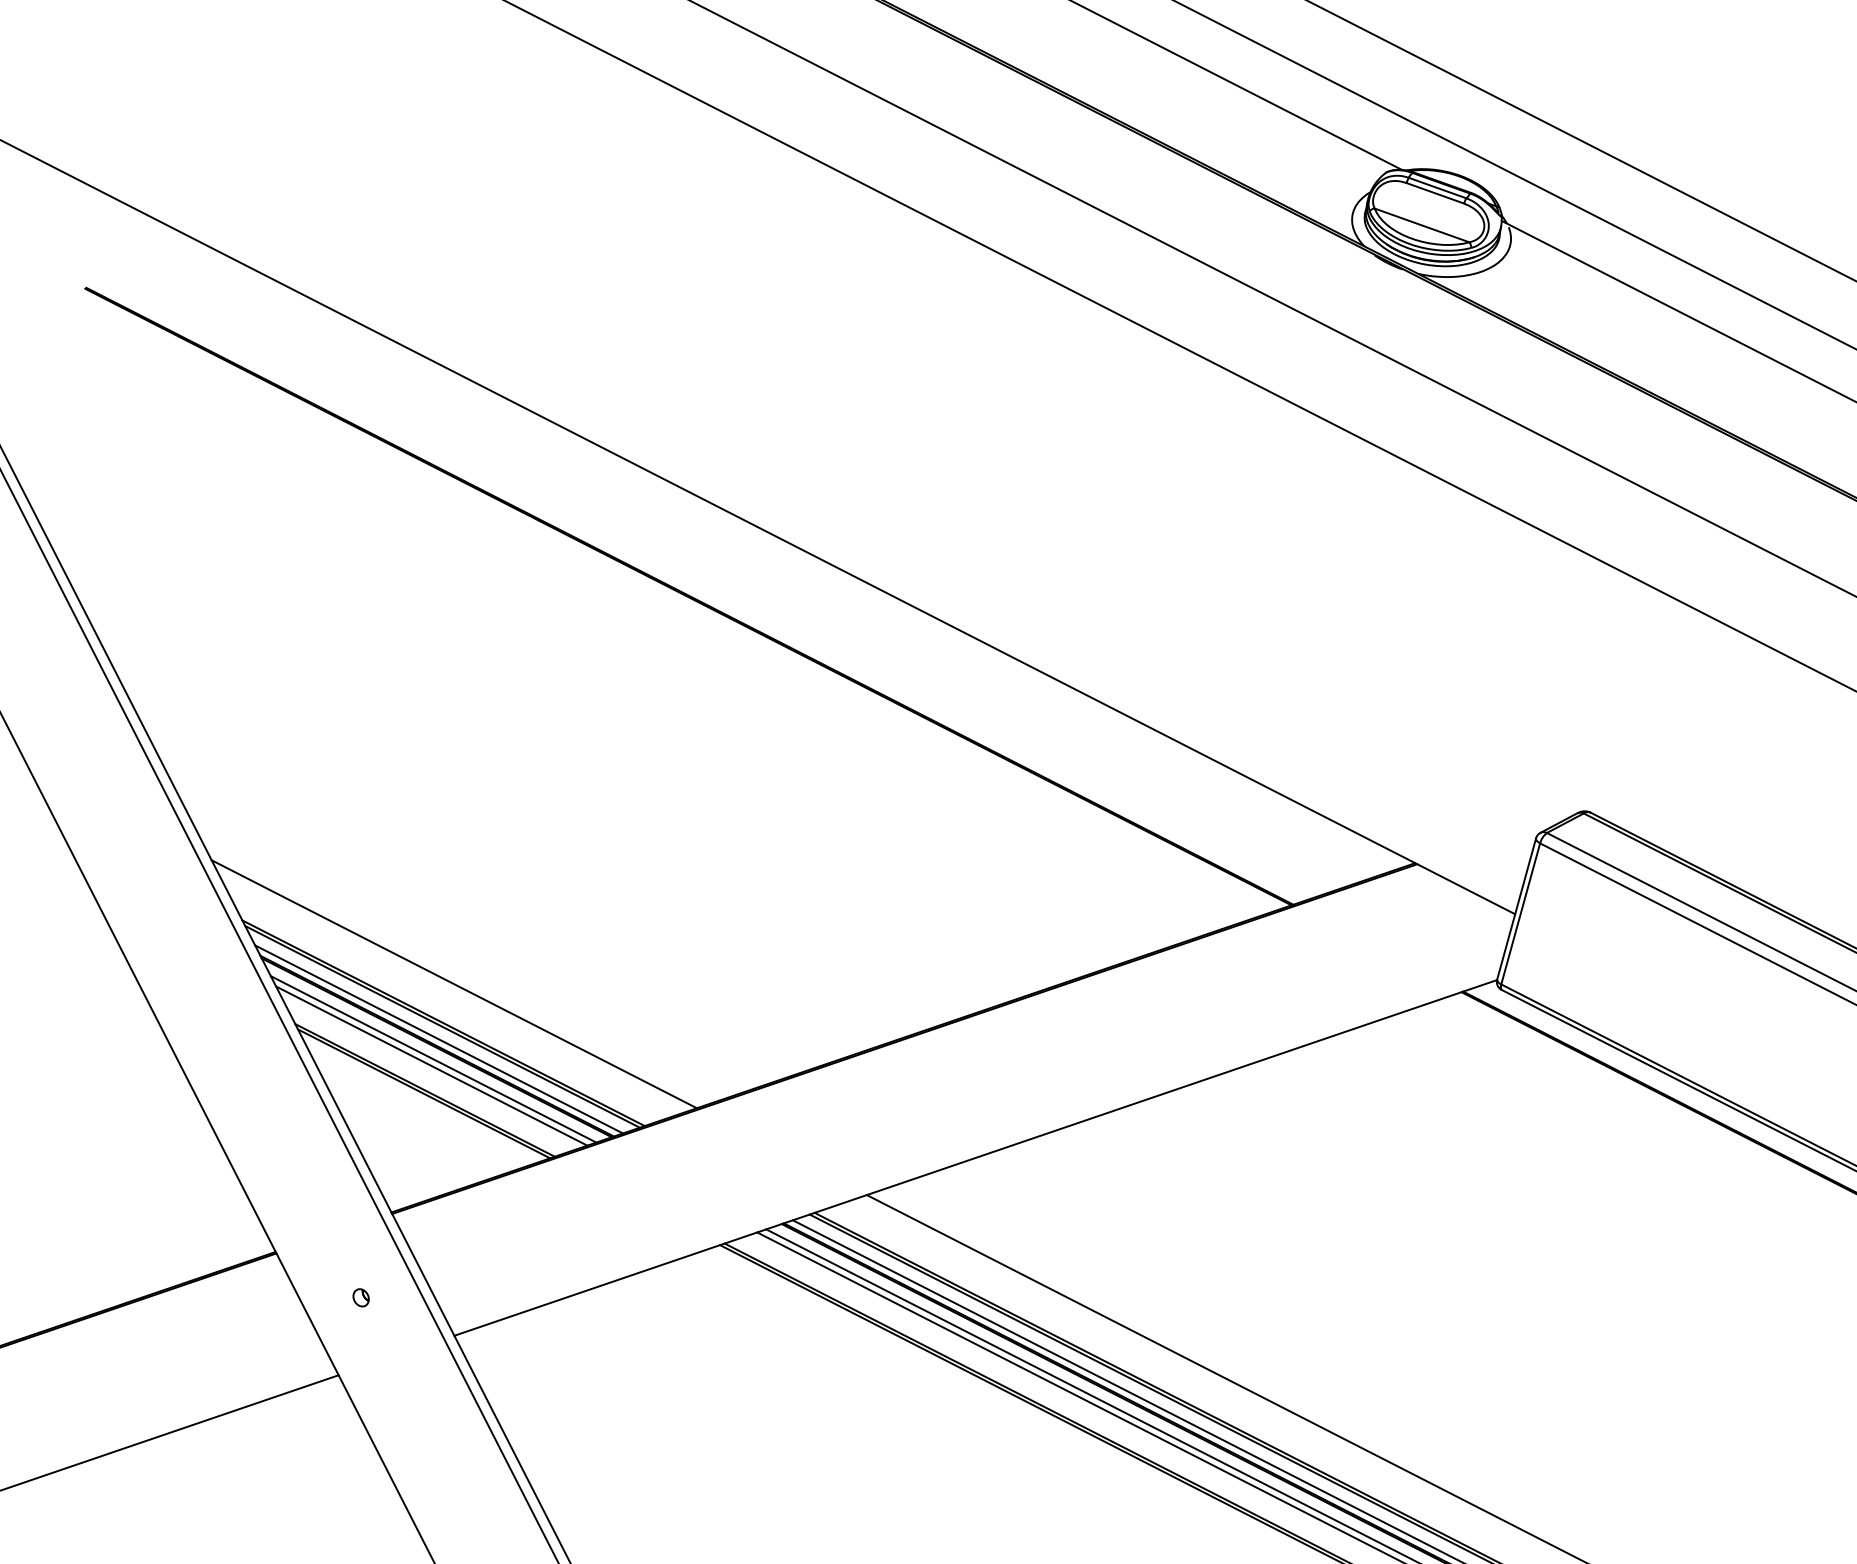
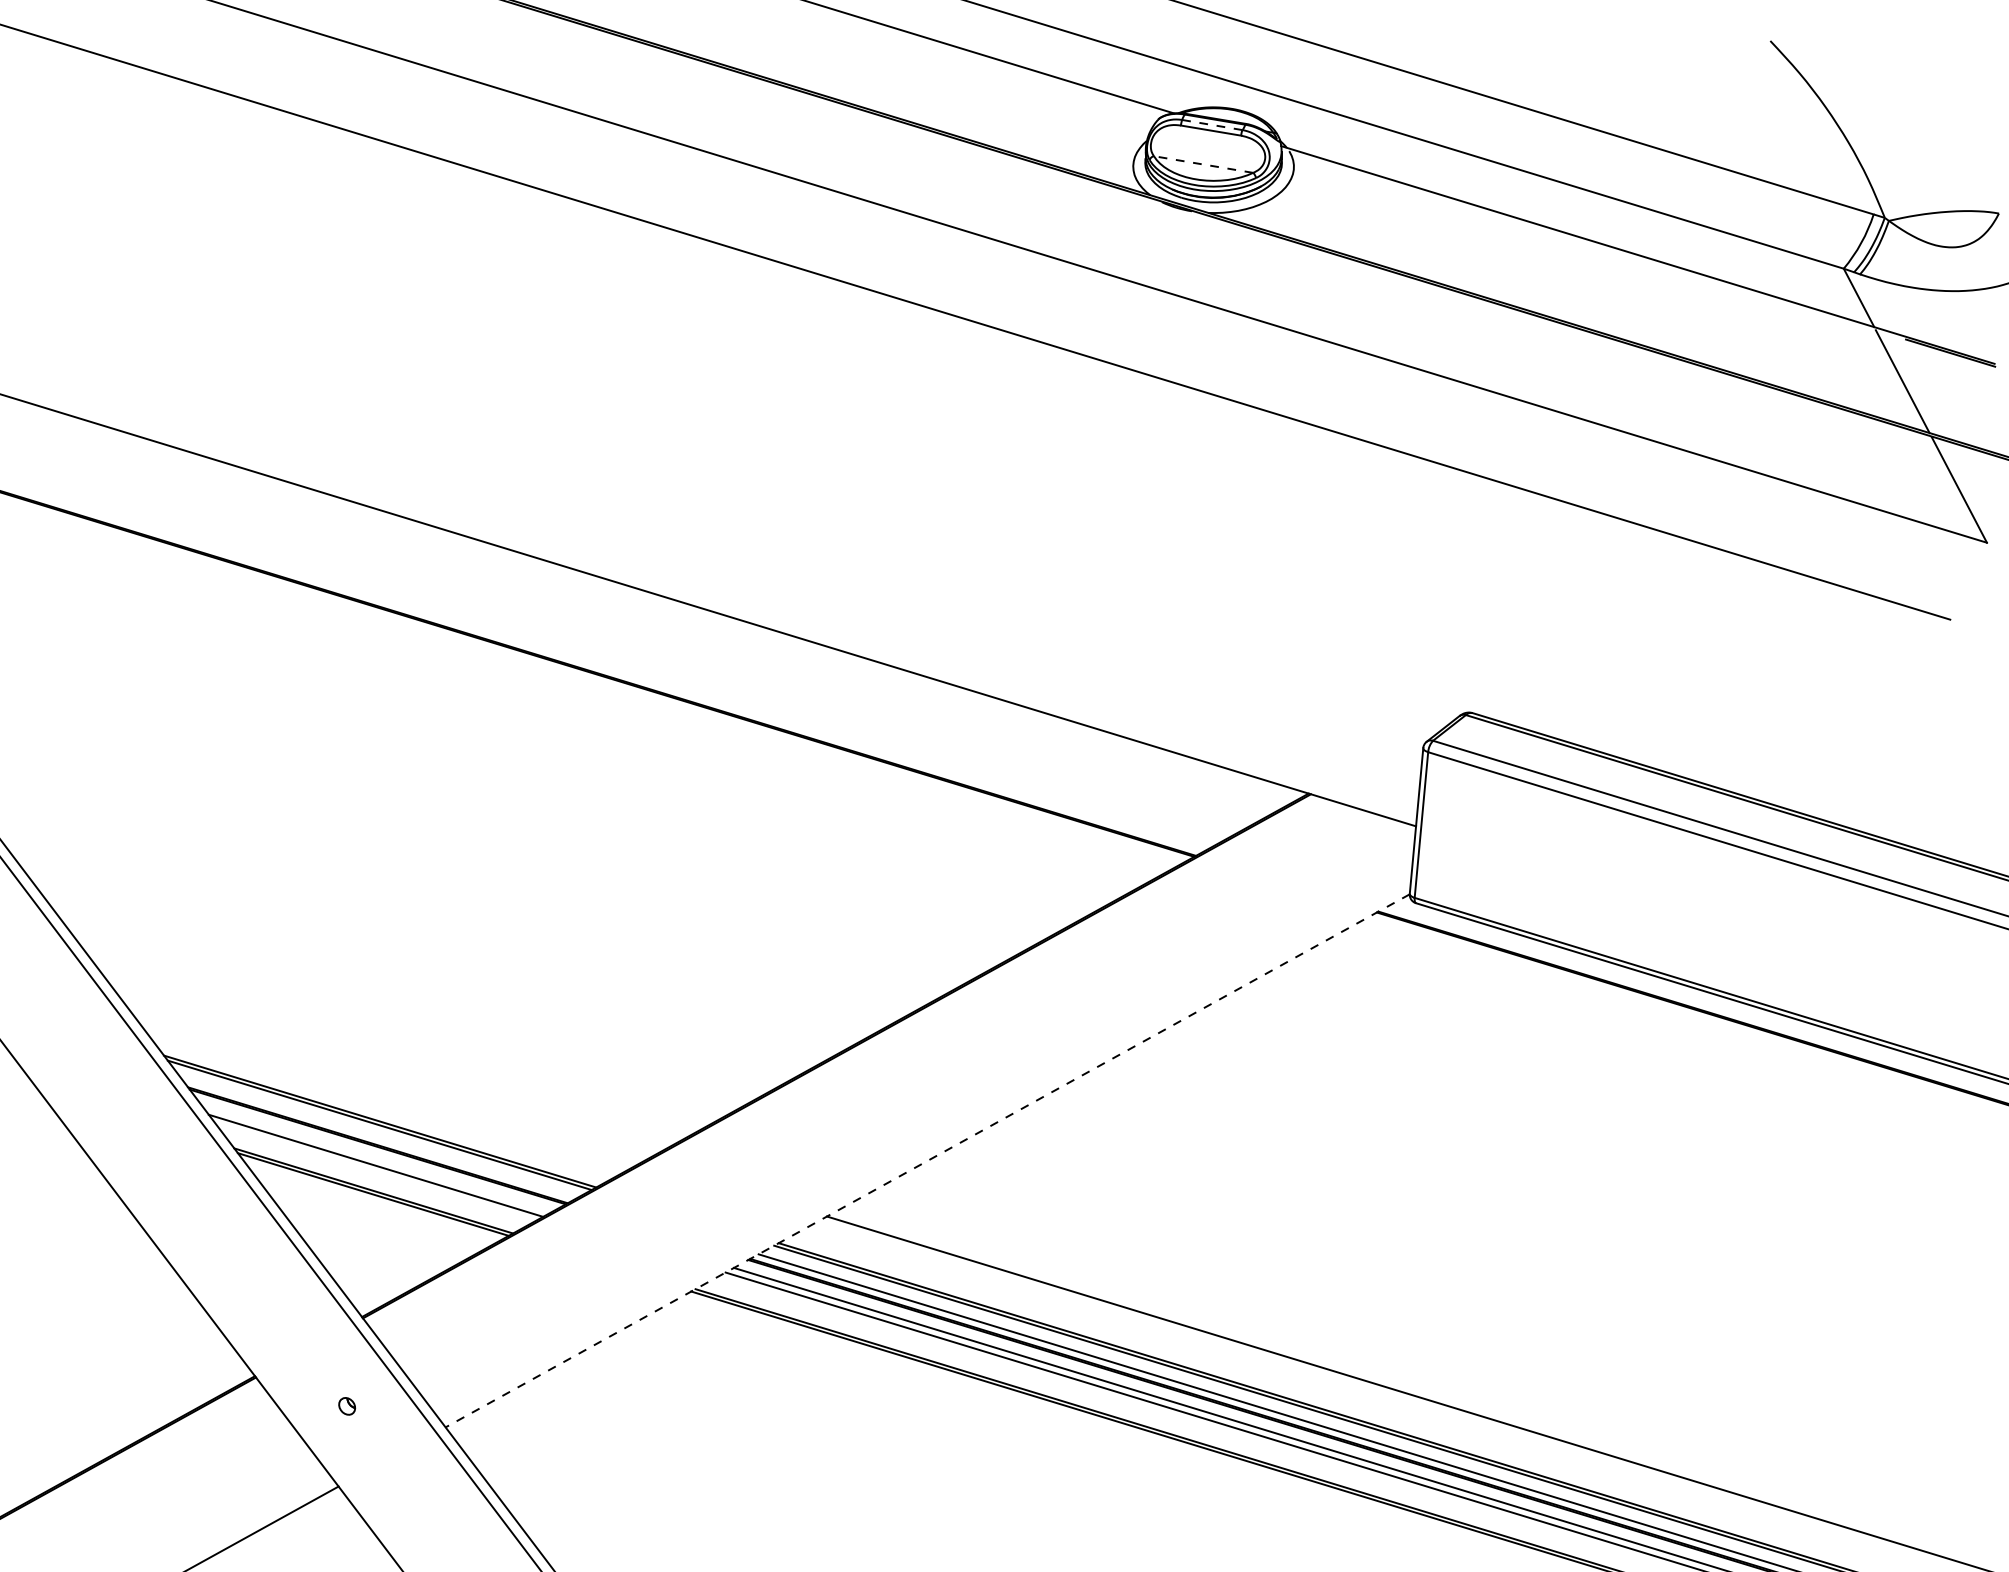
line: (1437, 188) -> (1212, 125), solid -> dashed
line: (1422, 225) -> (1203, 164), solid -> dashed
line: (454, 983) -> (383, 1080), removed
line: (439, 1038) -> (378, 1137), removed
line: (433, 1058) -> (376, 1158), removed
line: (975, 1157) -> (927, 1160), solid -> dashed

